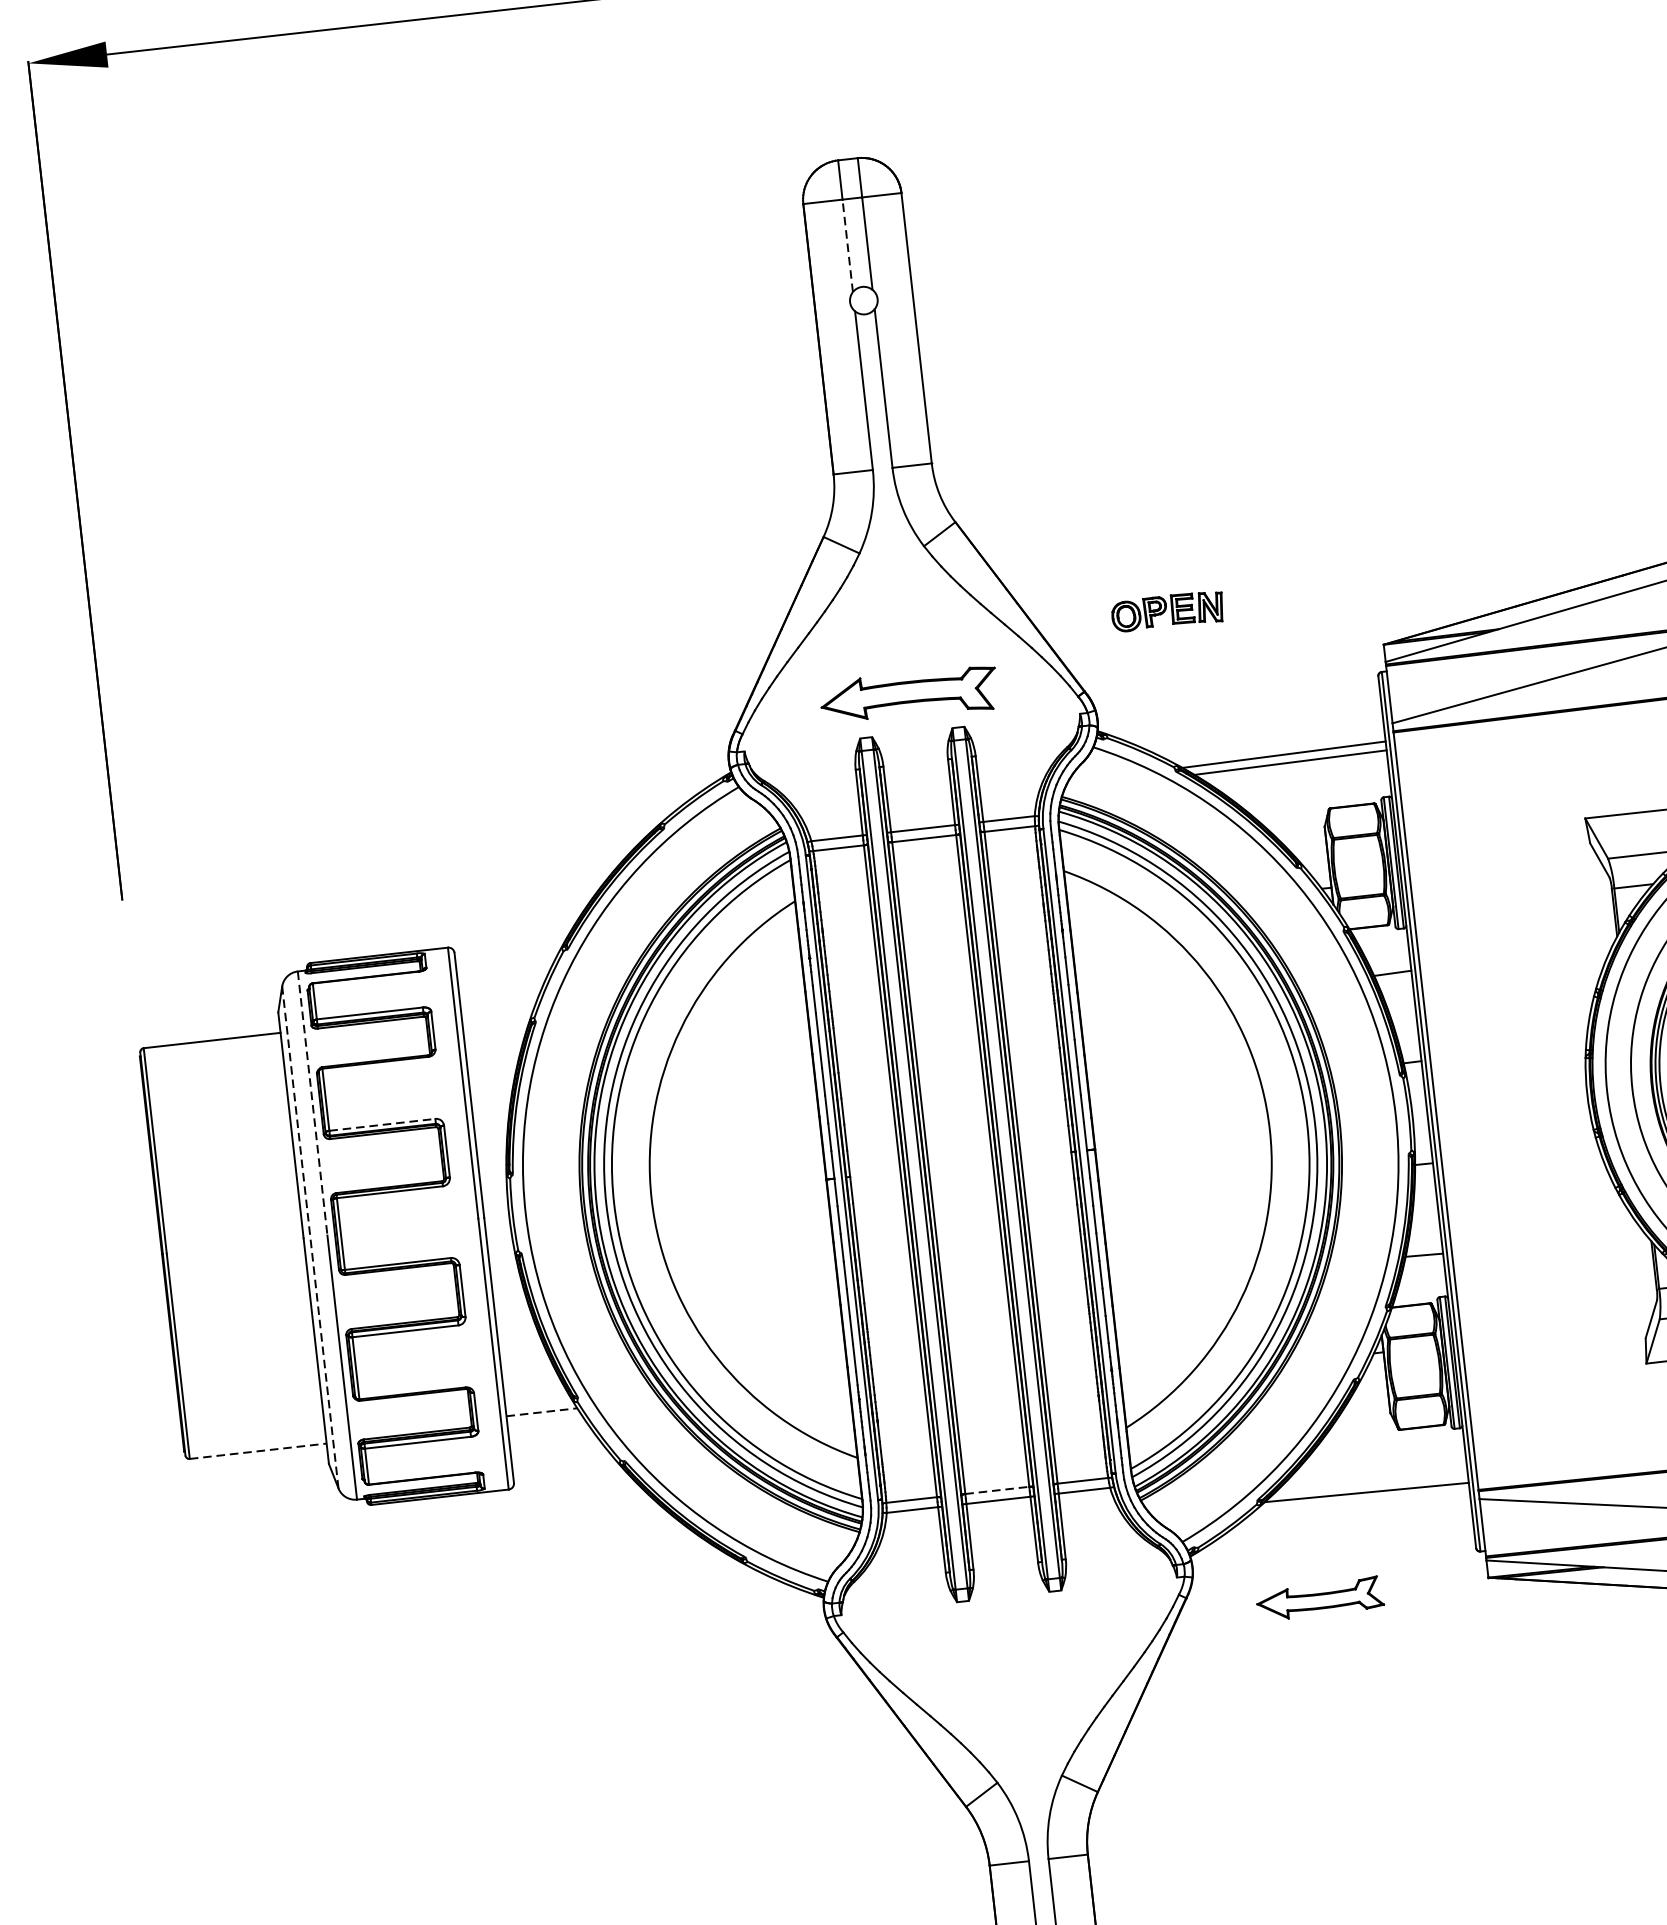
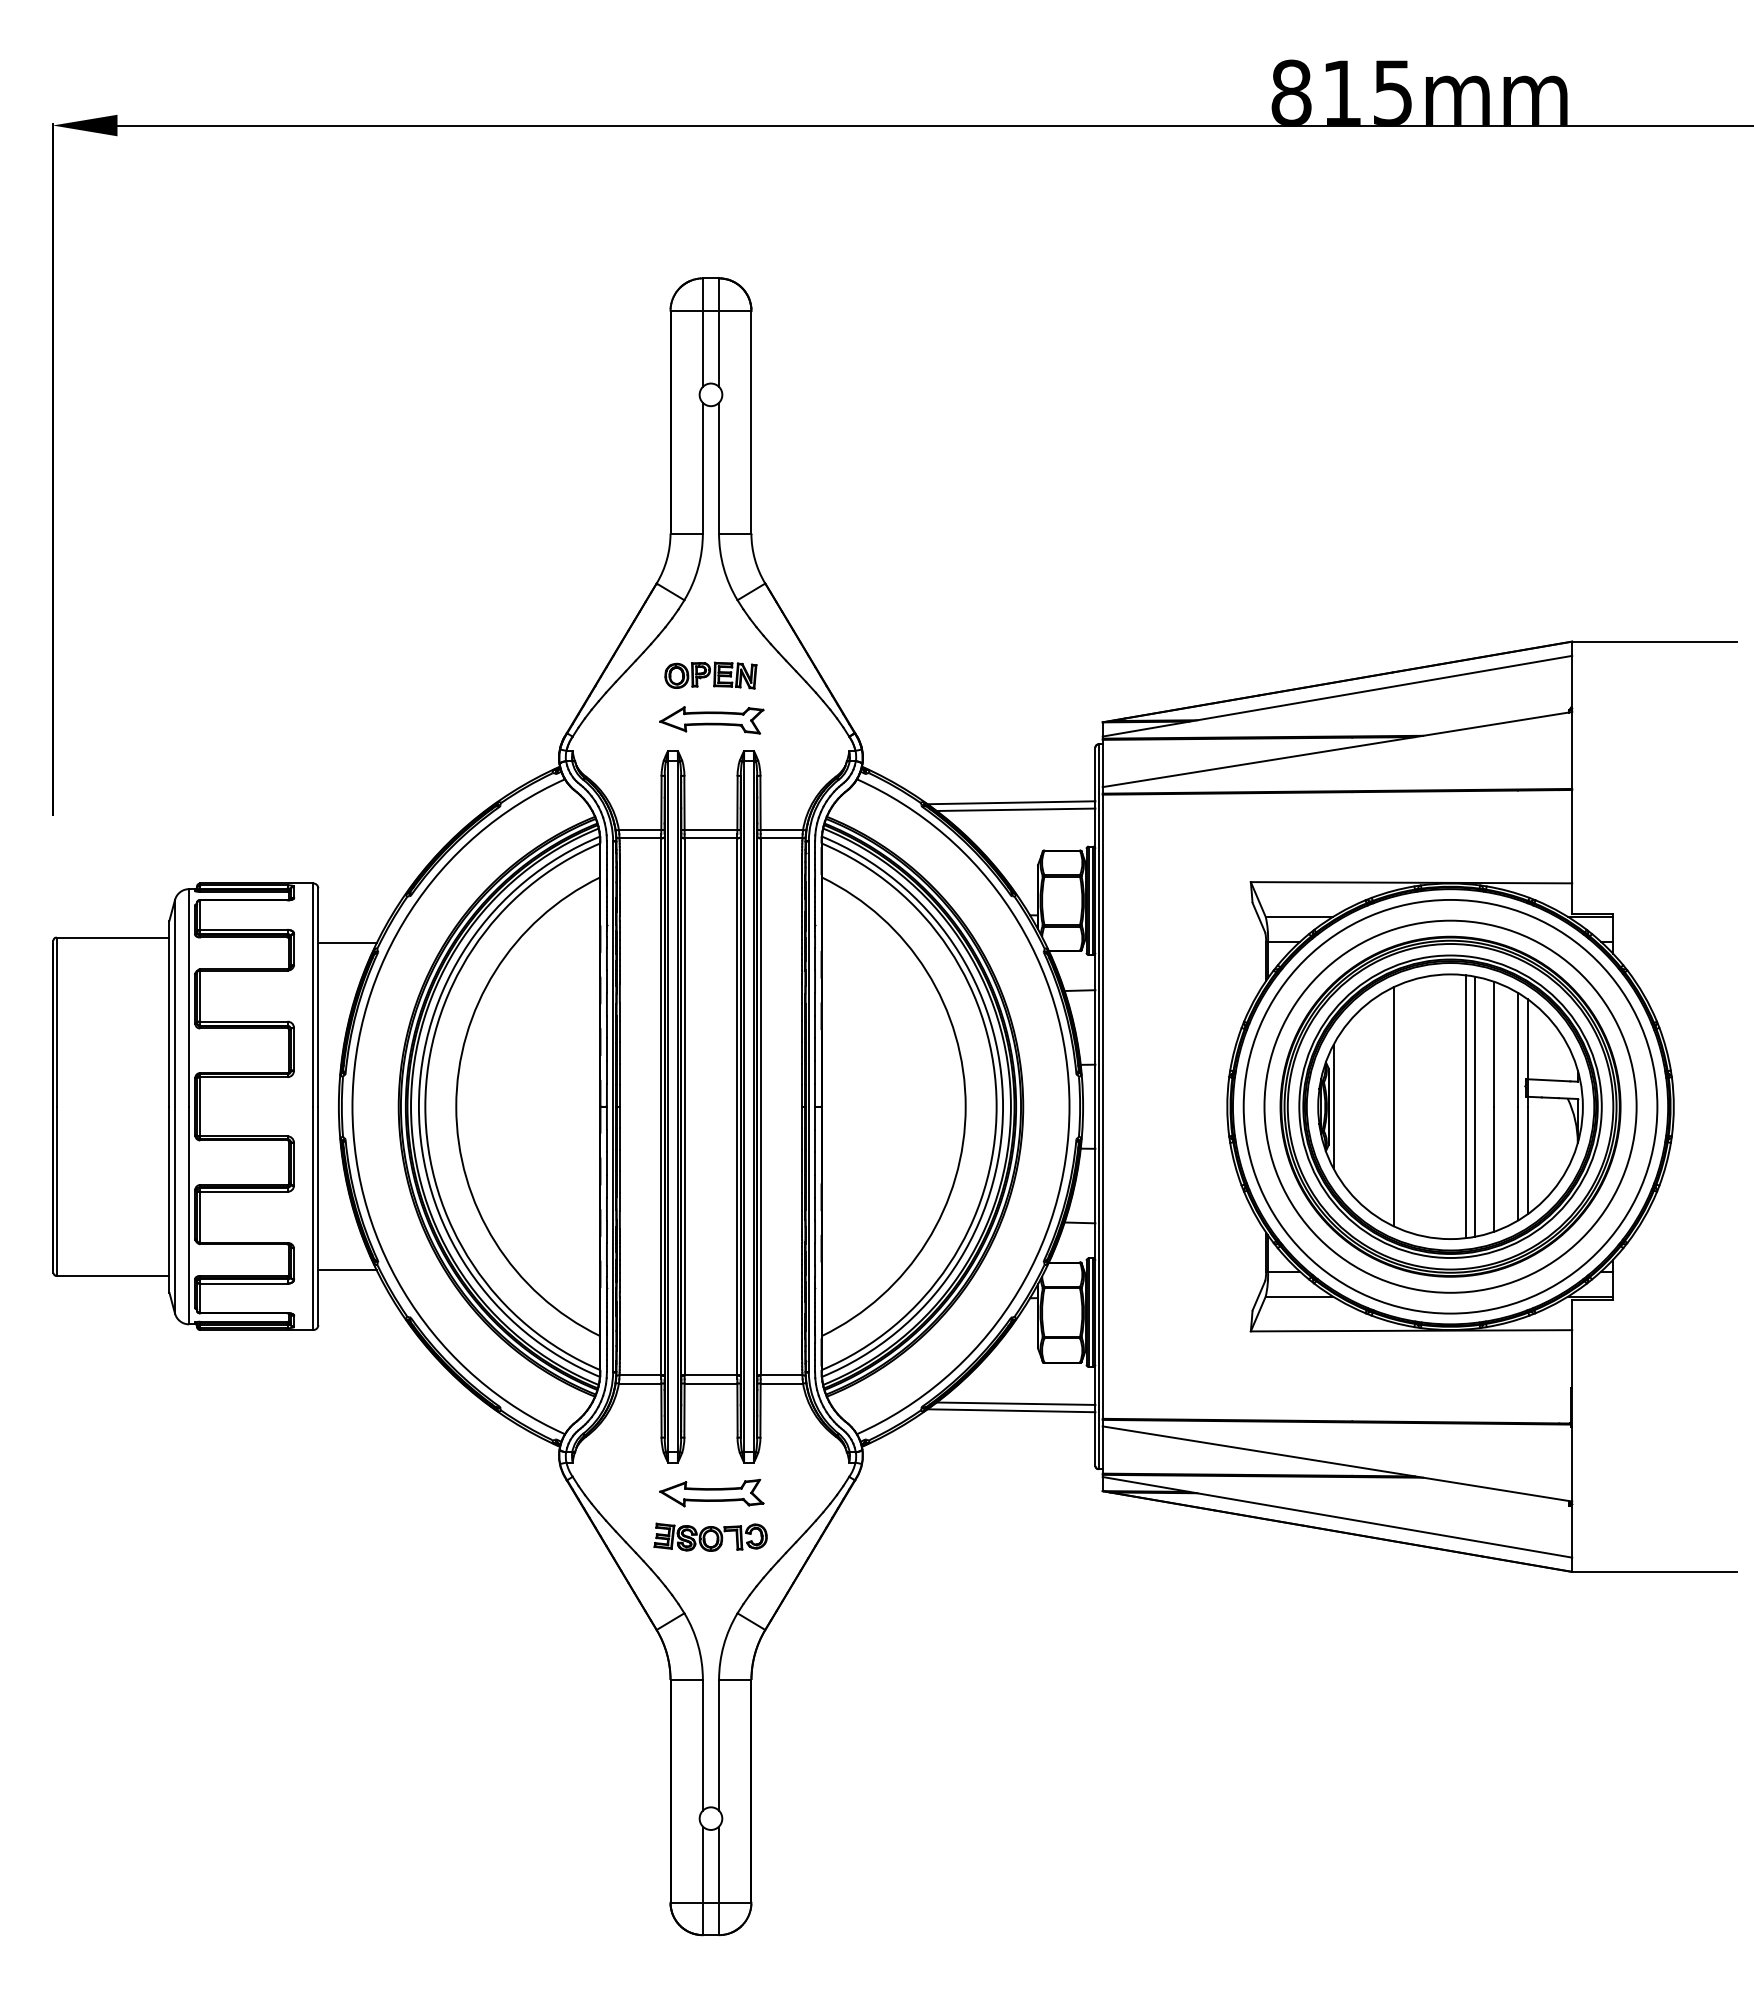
line: (847, 245) -> (702, 348), dashed -> solid
part: (1167, 611) -> (710, 675), moved
part: (908, 695) -> (711, 720), size x0.71
line: (497, 1015) -> (347, 943), added
line: (313, 1102) -> (189, 997), dashed -> solid
line: (381, 1124) -> (243, 1021), dashed -> solid
line: (310, 1237) -> (175, 1106), dashed -> solid
line: (541, 1412) -> (347, 1270), dashed -> solid
line: (258, 1451) -> (113, 1276), dashed -> solid
line: (1370, 1483) -> (1015, 1403), added
line: (997, 1490) -> (711, 1375), dashed -> solid
part: (1319, 1598) -> (711, 1492), moved
part: (1018, 1686) -> (710, 1536), added

